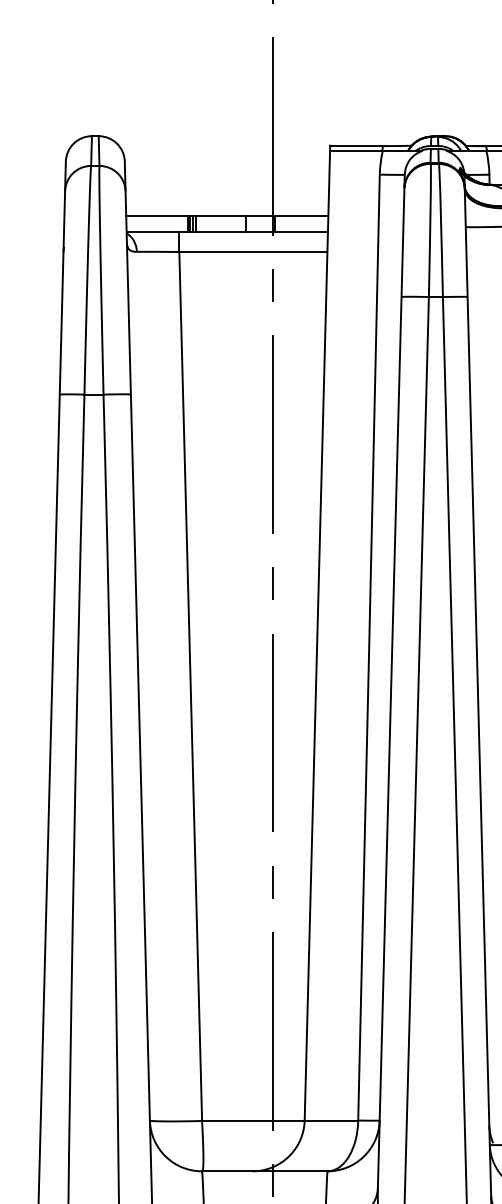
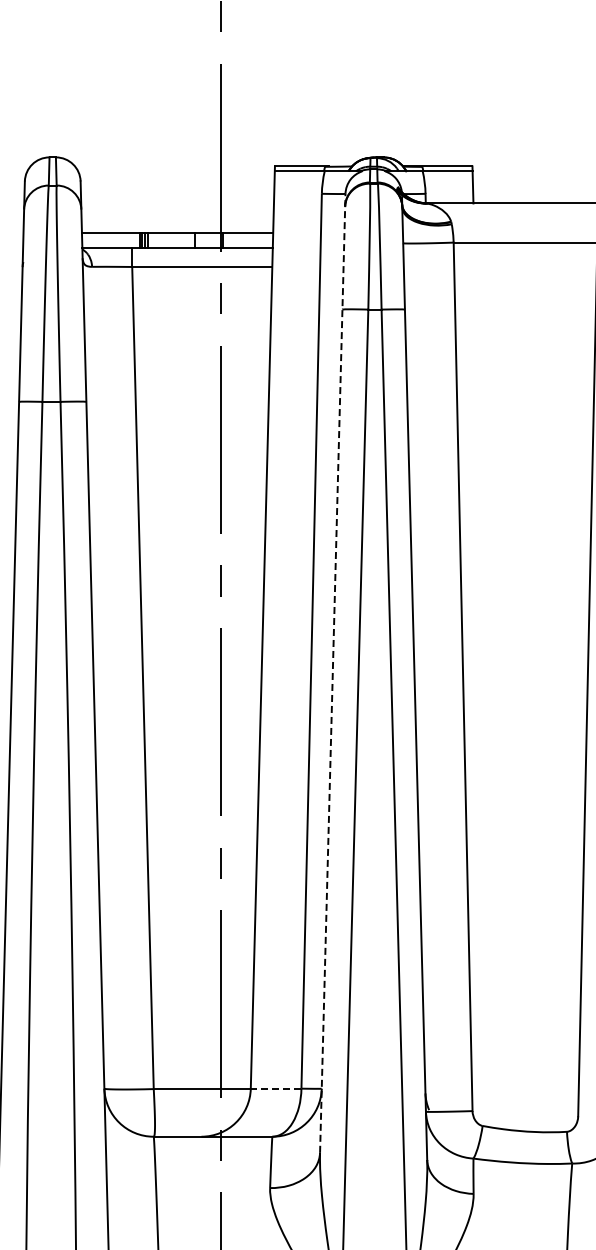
line: (391, 681) -> (332, 673), solid -> dashed
line: (330, 1120) -> (275, 1088), solid -> dashed

